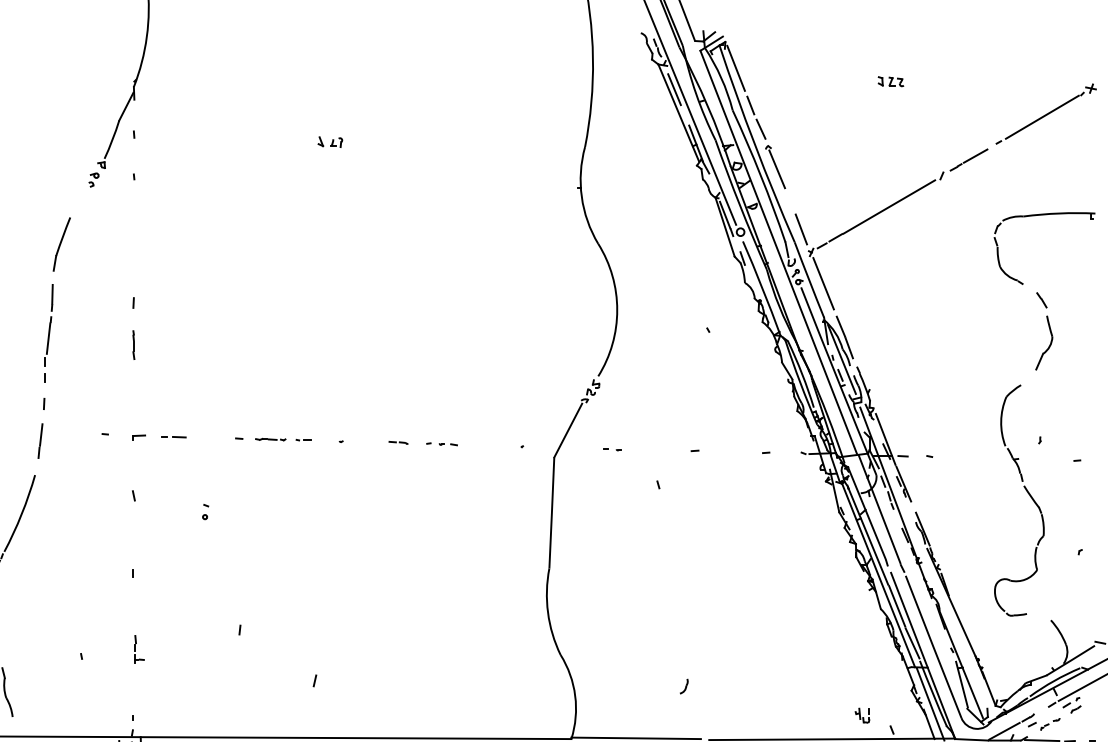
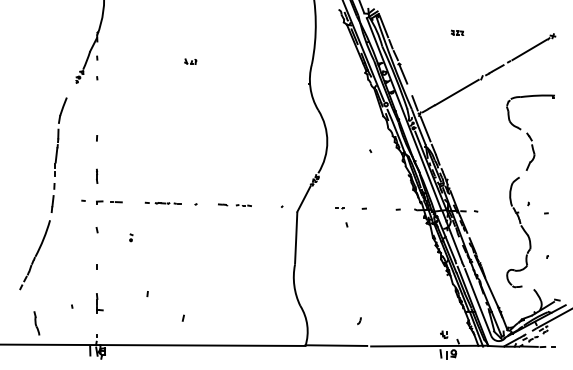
line: (134, 343) -> (97, 175), moved
part: (611, 450) -> (339, 208), moved
part: (138, 649) -> (99, 303), size x1.43

